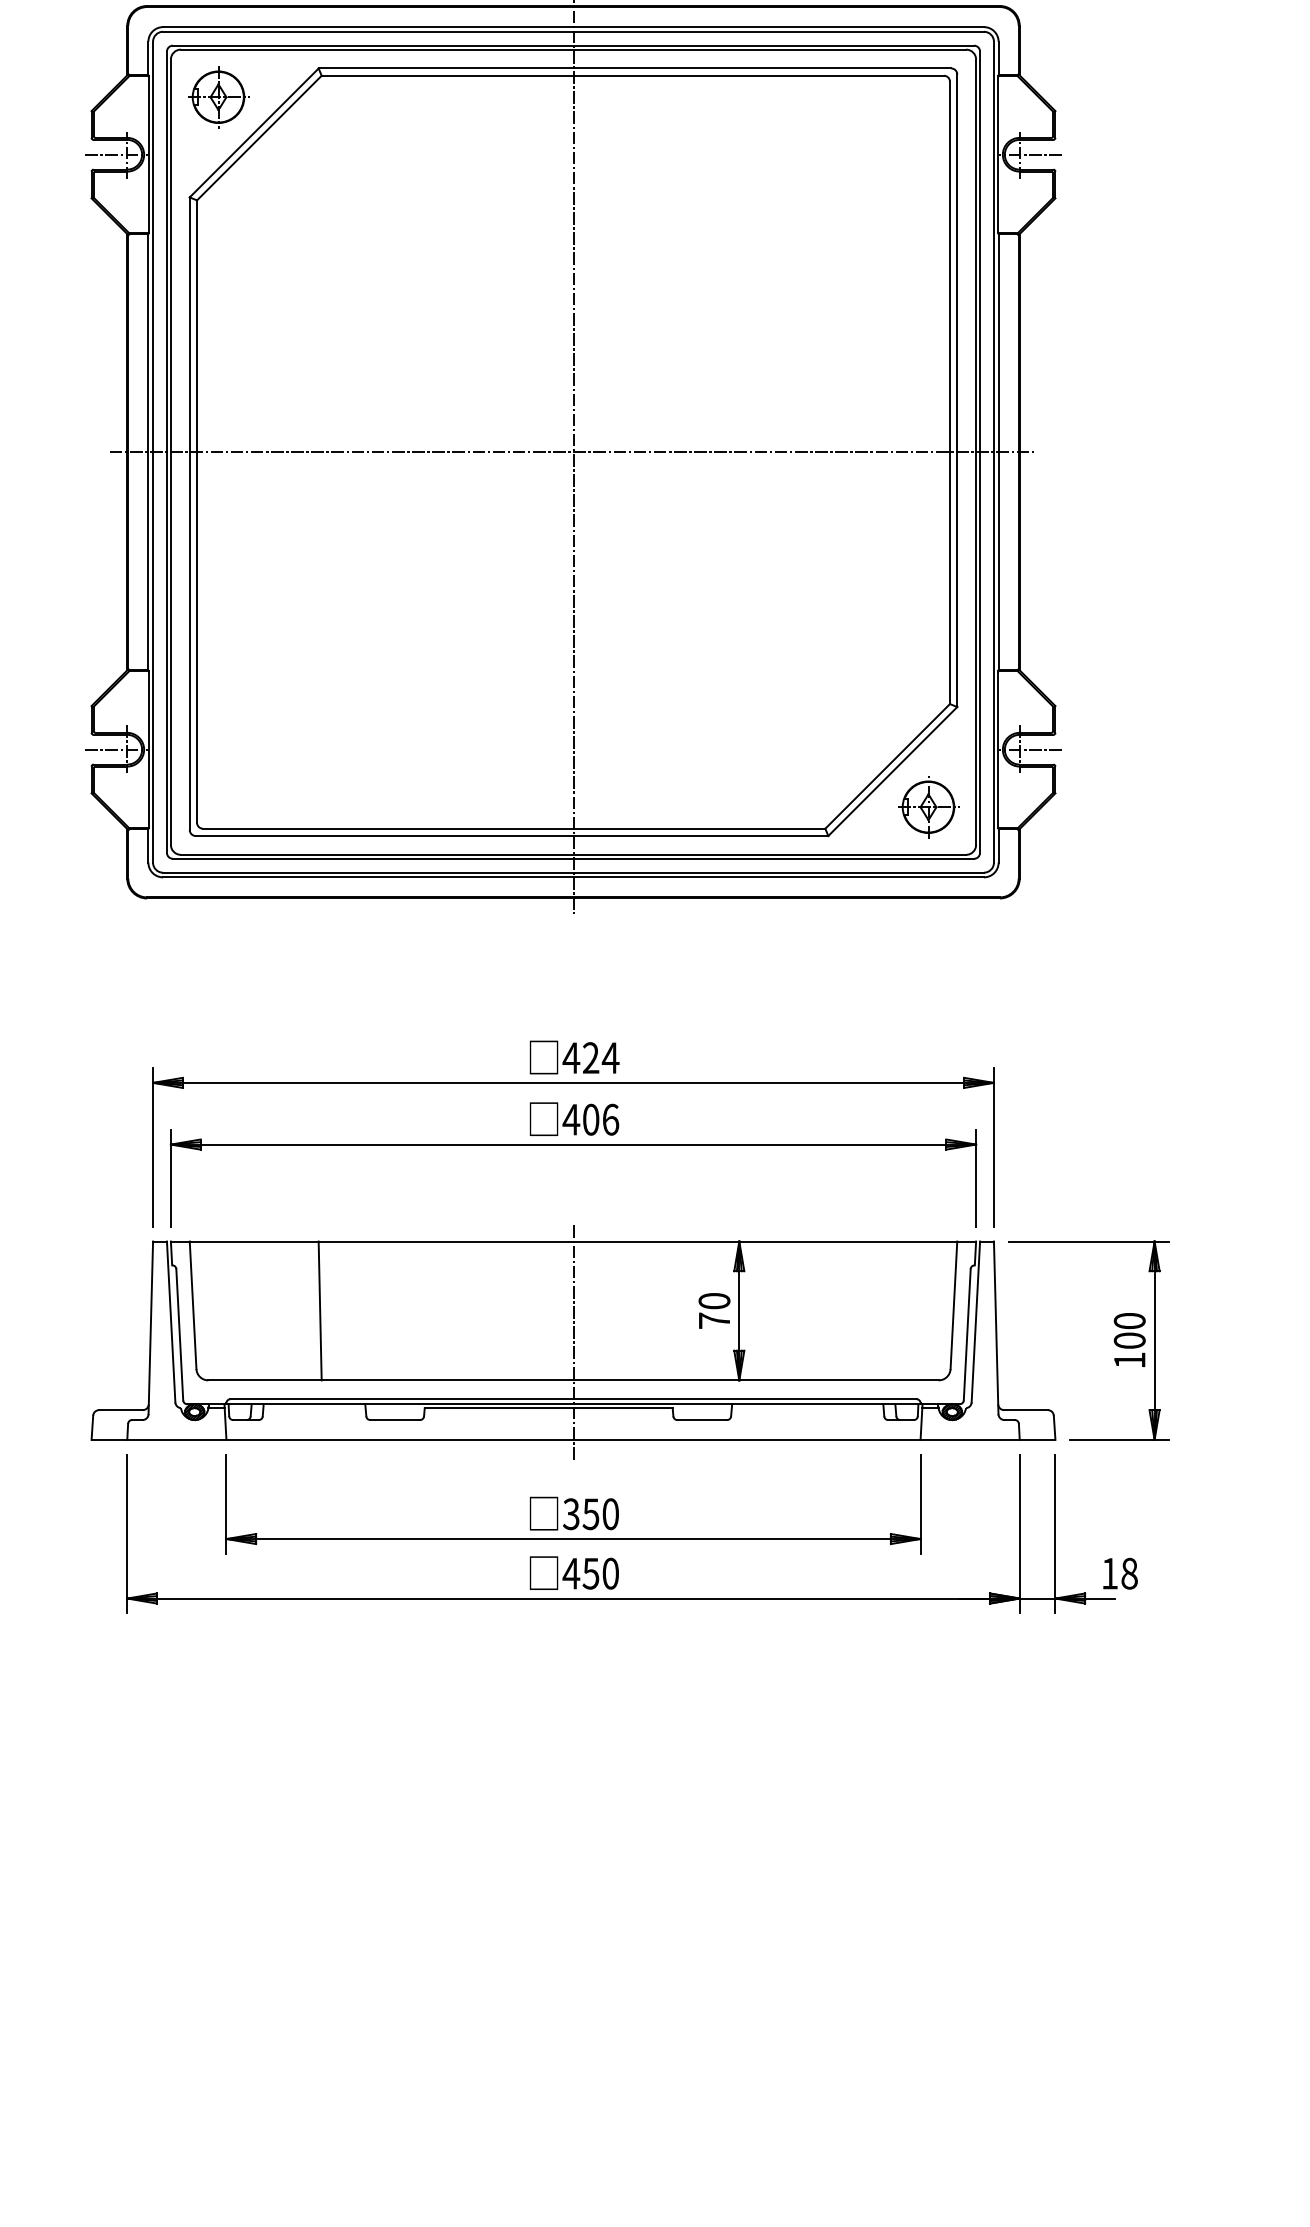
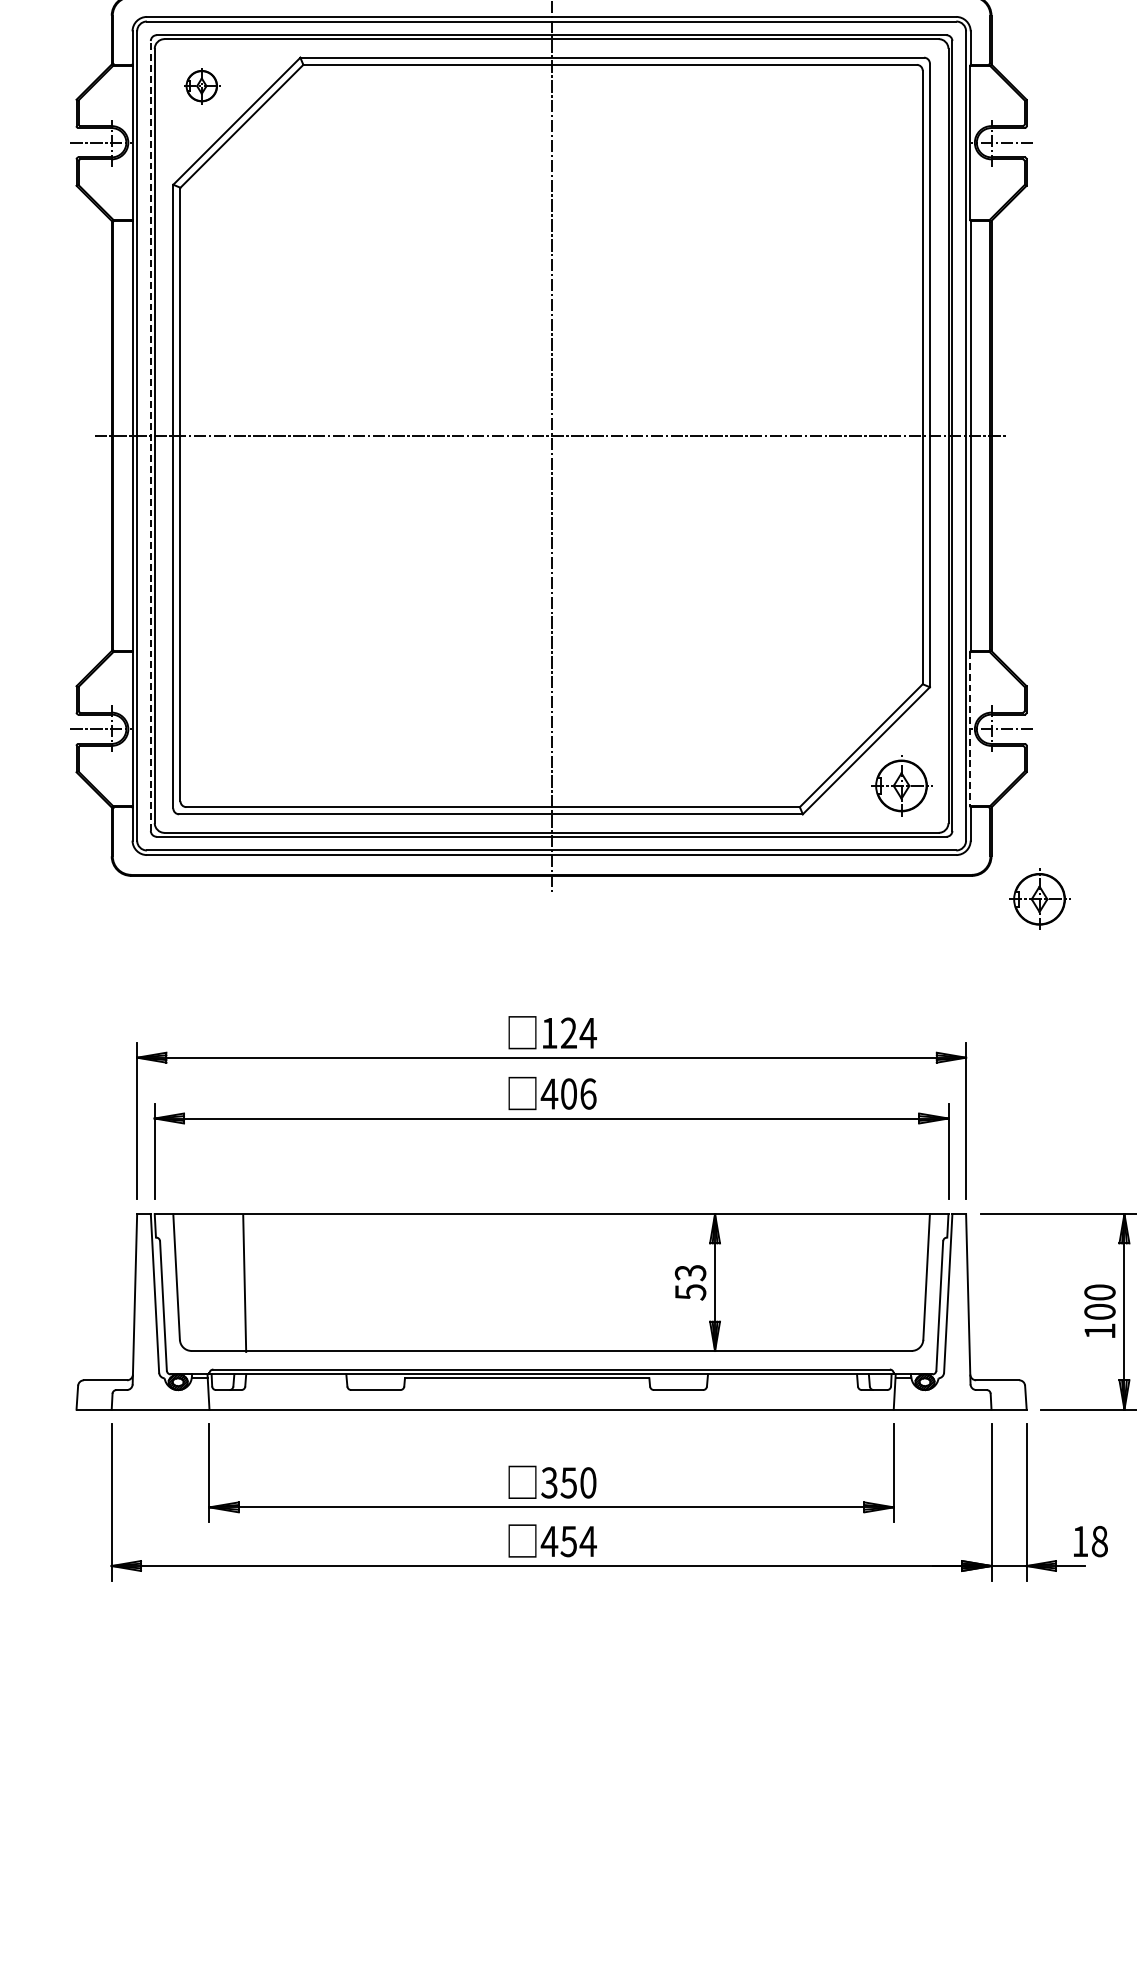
part: (218, 97) -> (201, 86), size x0.6
line: (166, 452) -> (150, 436), solid -> dashed
line: (998, 750) -> (970, 730), solid -> dashed
part: (1068, 922) -> (1039, 899), added
text: (571, 1057) -> (549, 1032), 424 -> 124
line: (319, 1310) -> (244, 1283), moved
text: (714, 1311) -> (690, 1283), 70 -> 53
line: (573, 1342) -> (551, 1313), removed
text: (610, 1573) -> (588, 1541), 450 -> 454

